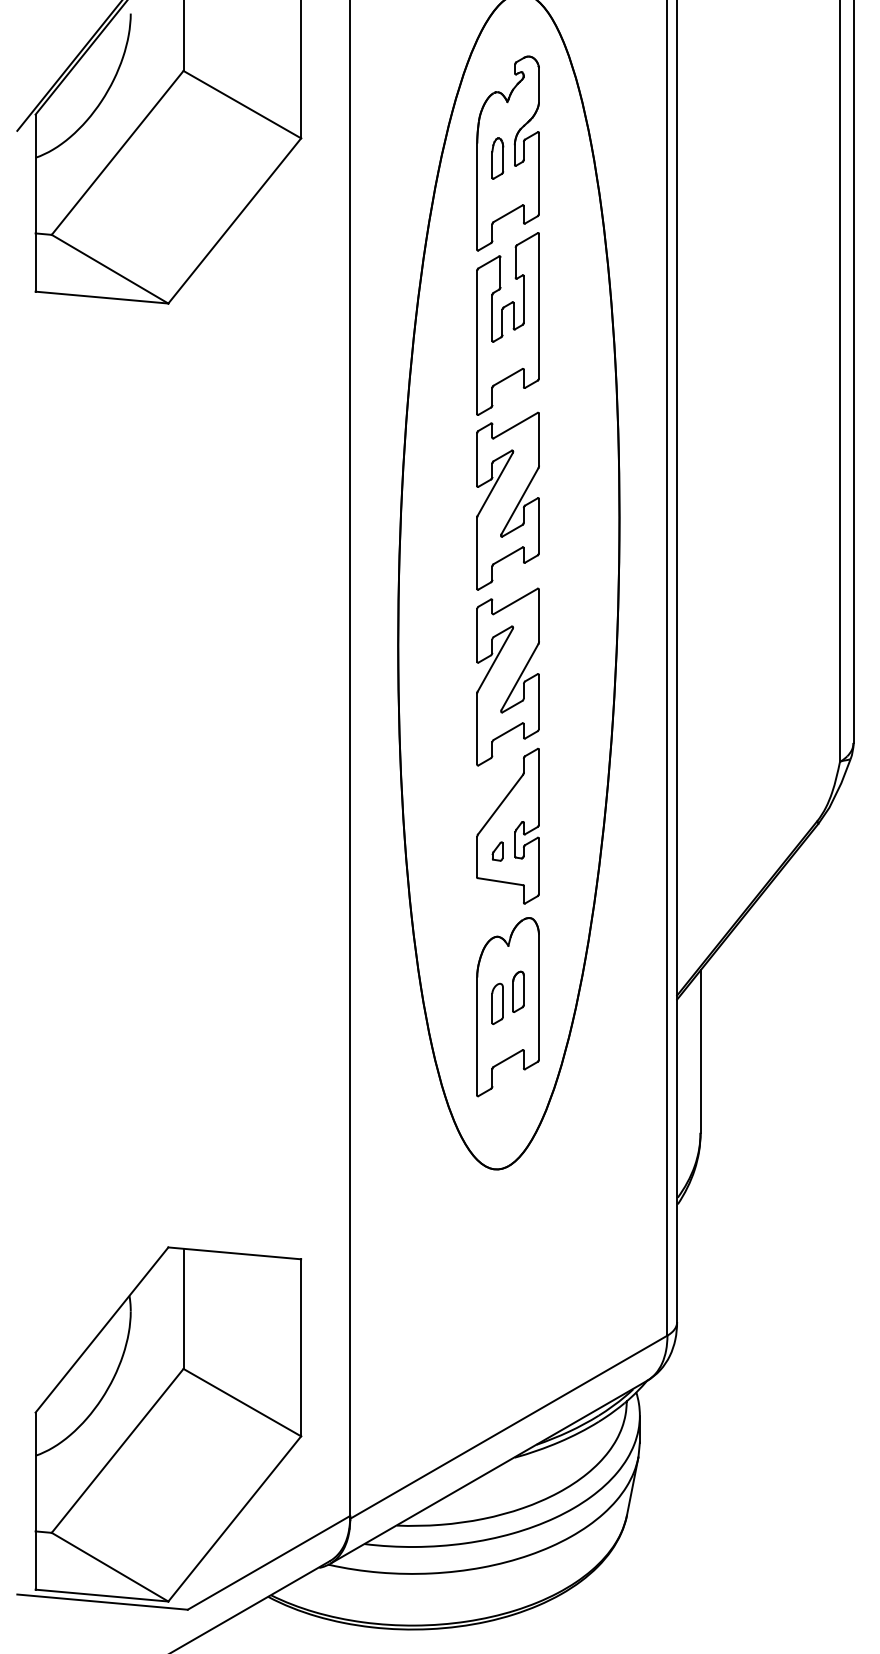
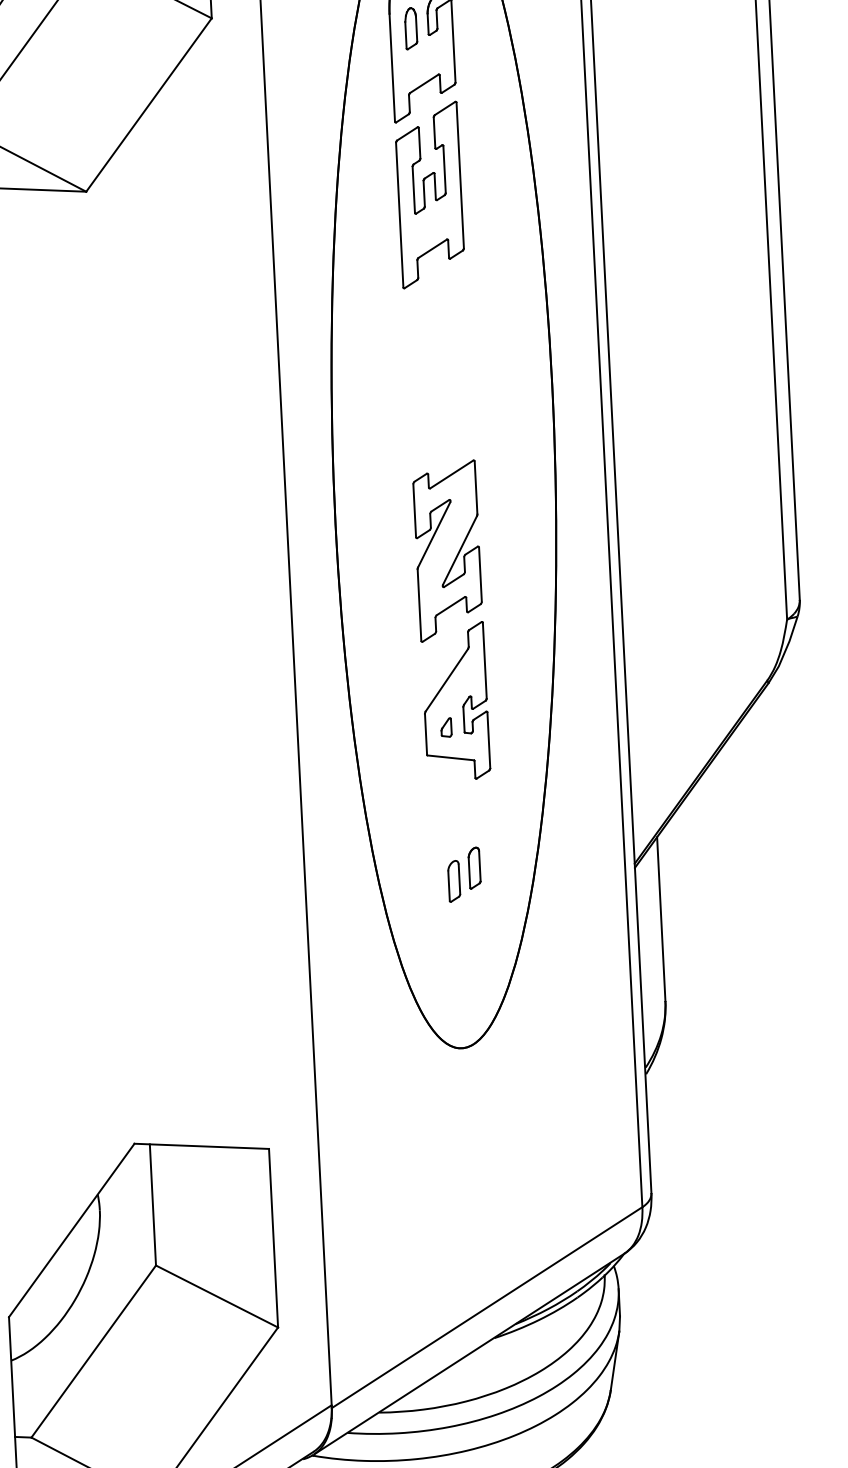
part: (507, 500) -> (438, 373), removed
part: (507, 1007) -> (464, 884), removed

